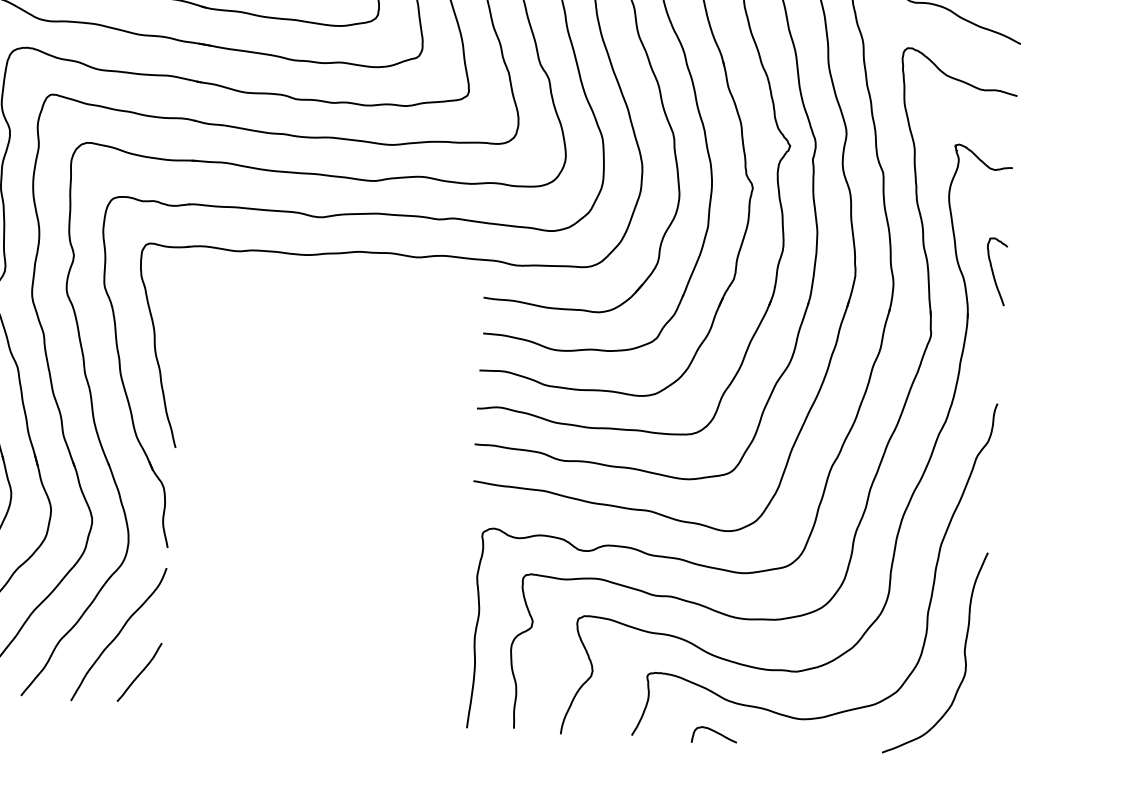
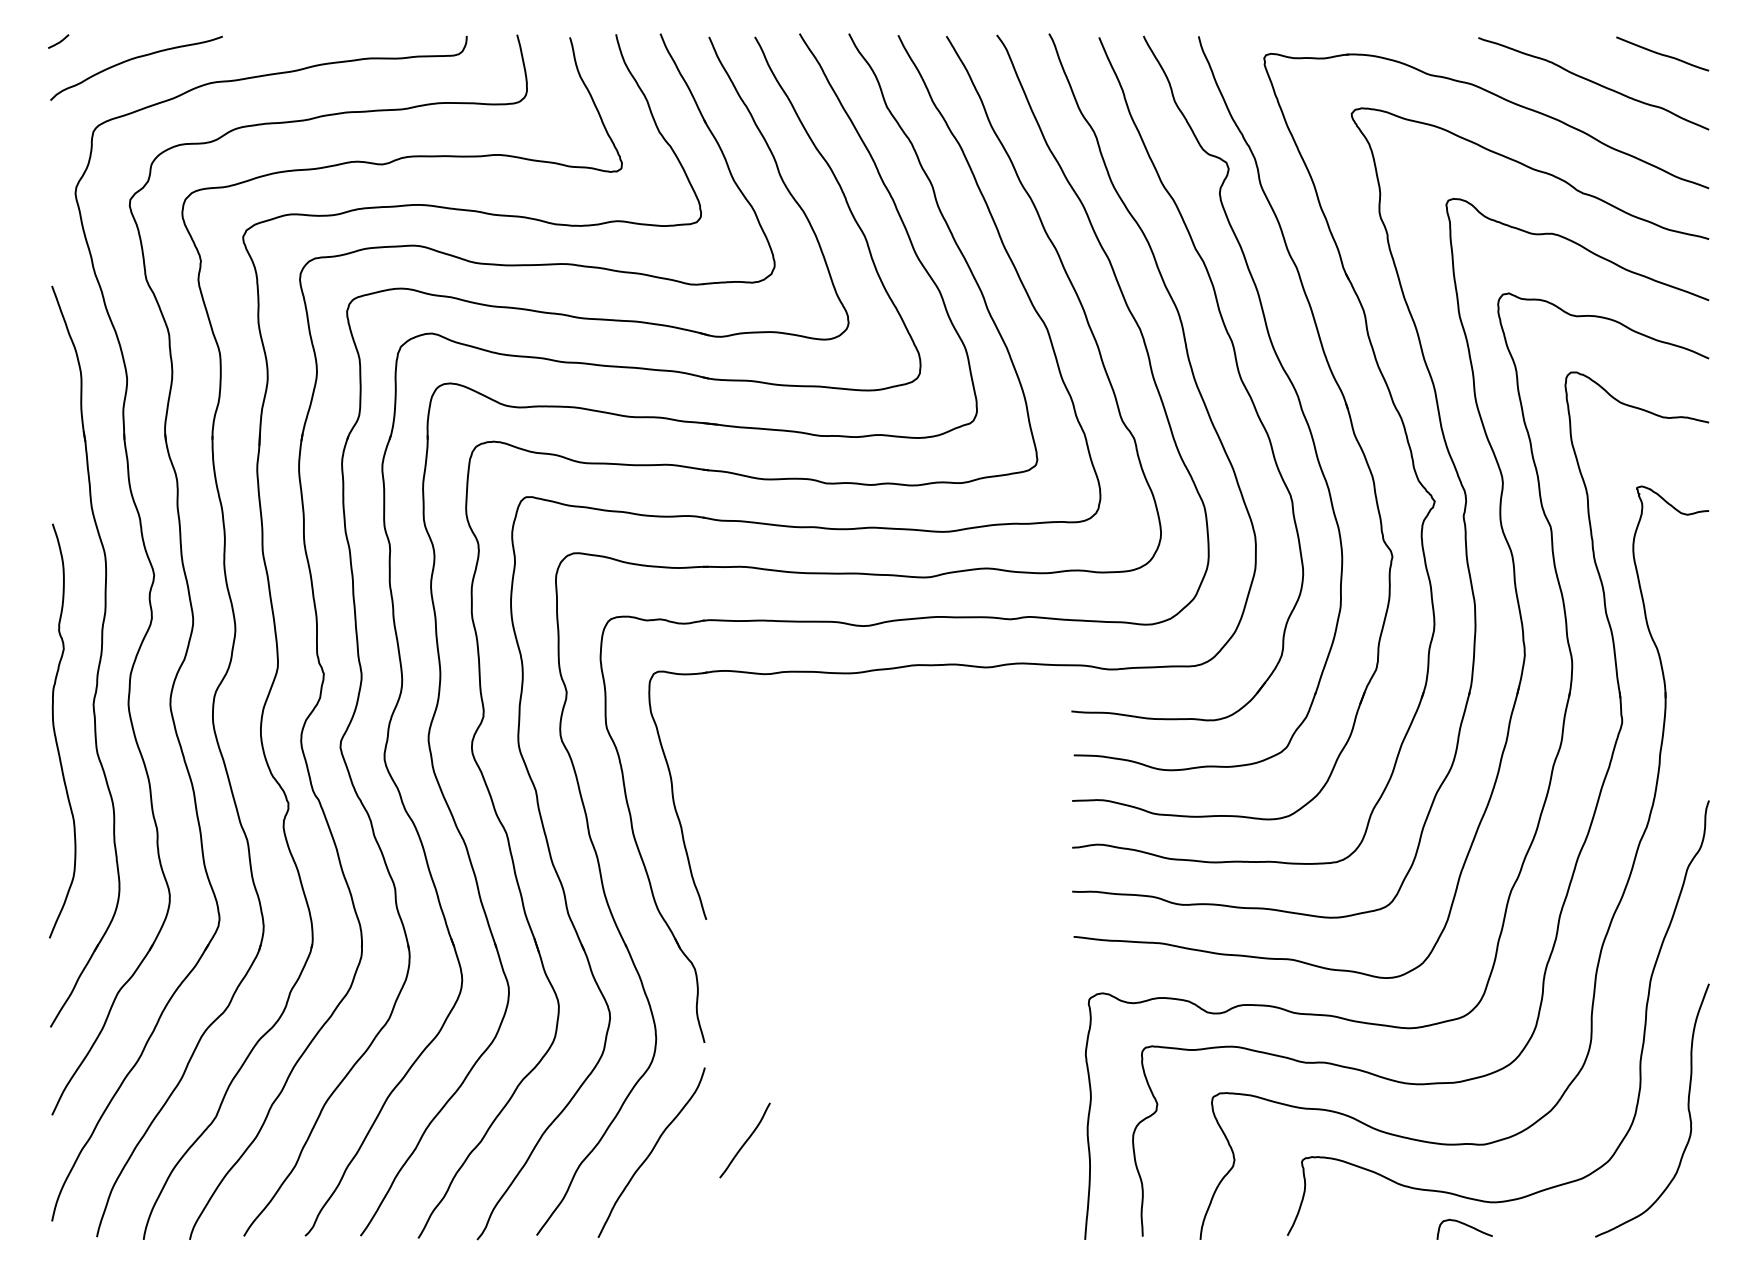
curve: (993, 271) -> (1693, 638), removed
curve: (139, 672) -> (745, 1140), moved
curve: (715, 732) -> (1465, 1225), moved

